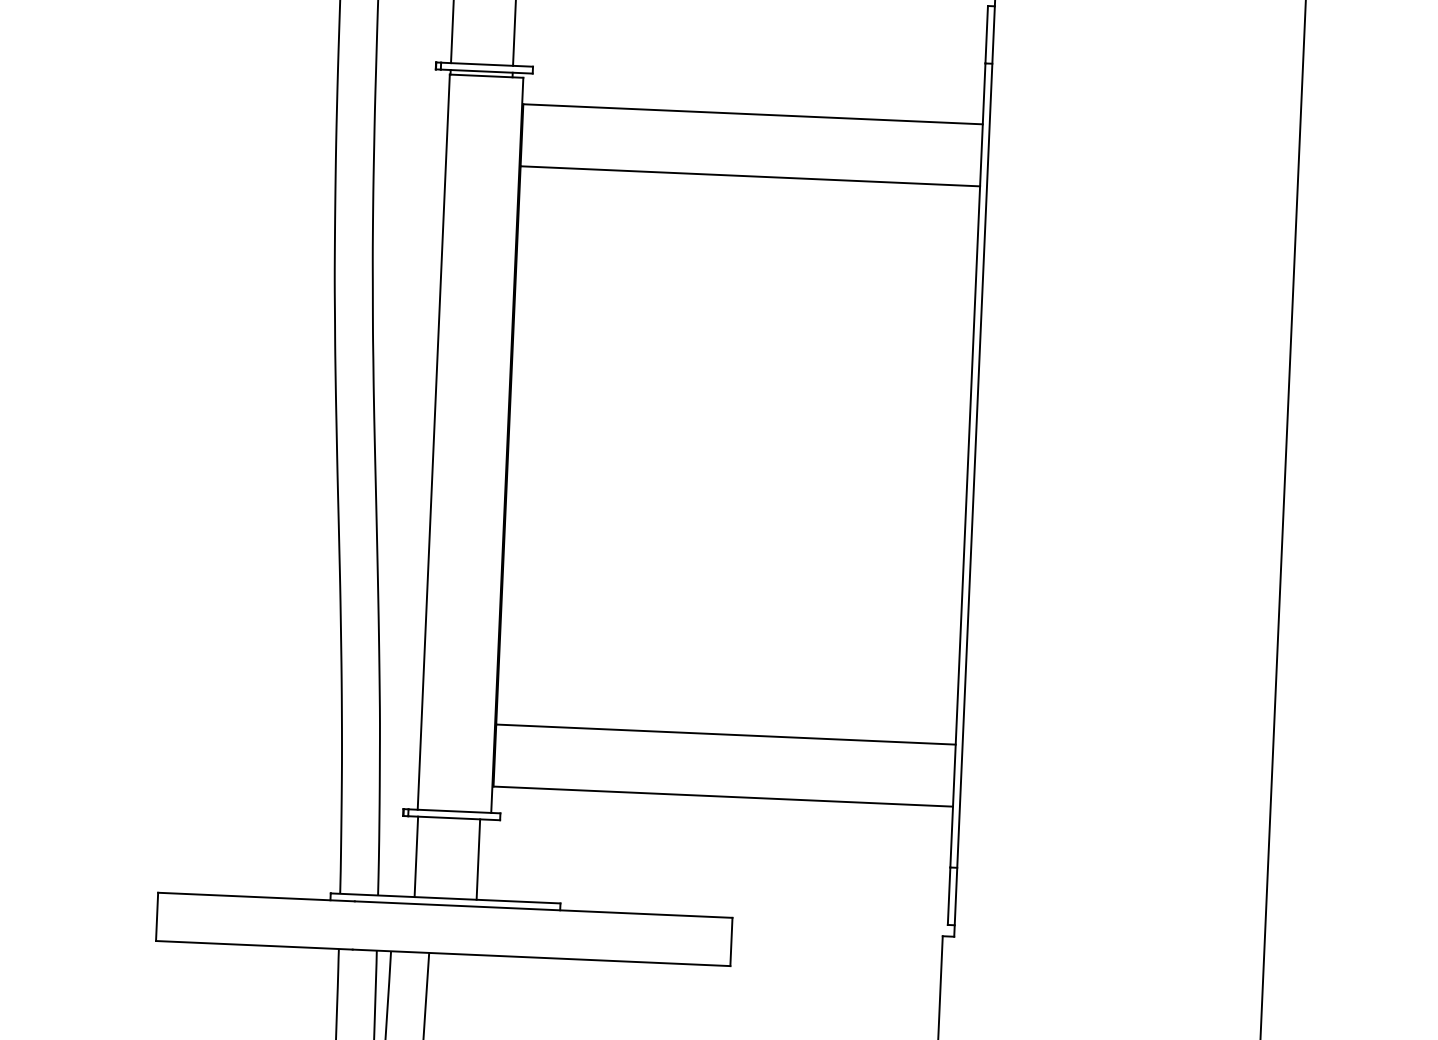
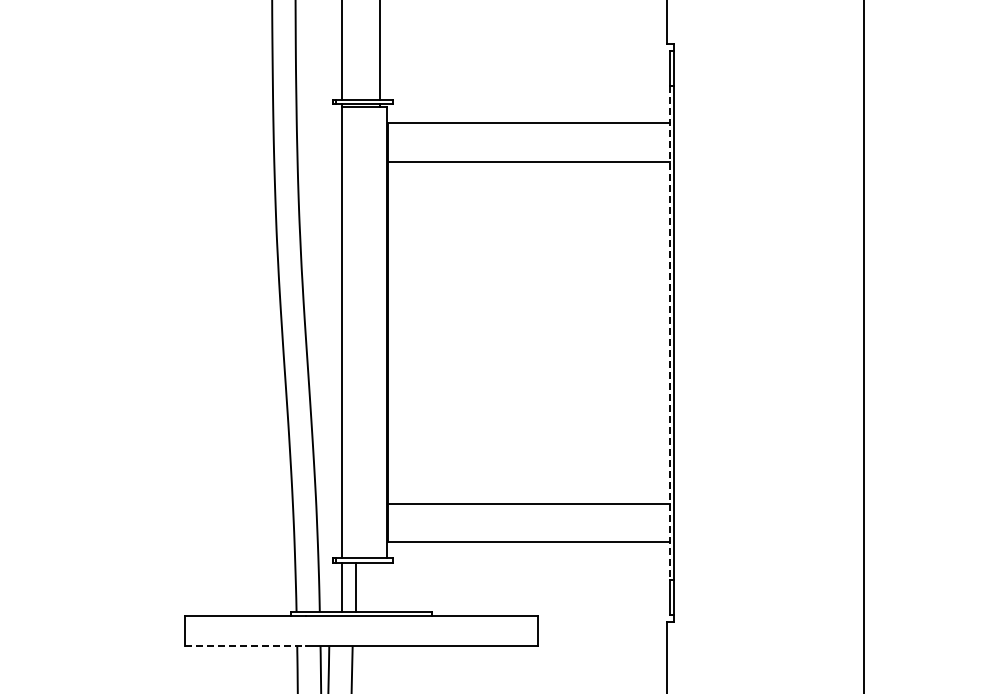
line: (967, 464) -> (669, 332), solid -> dashed
line: (478, 859) -> (356, 587), moved
line: (254, 944) -> (245, 645), solid -> dashed

